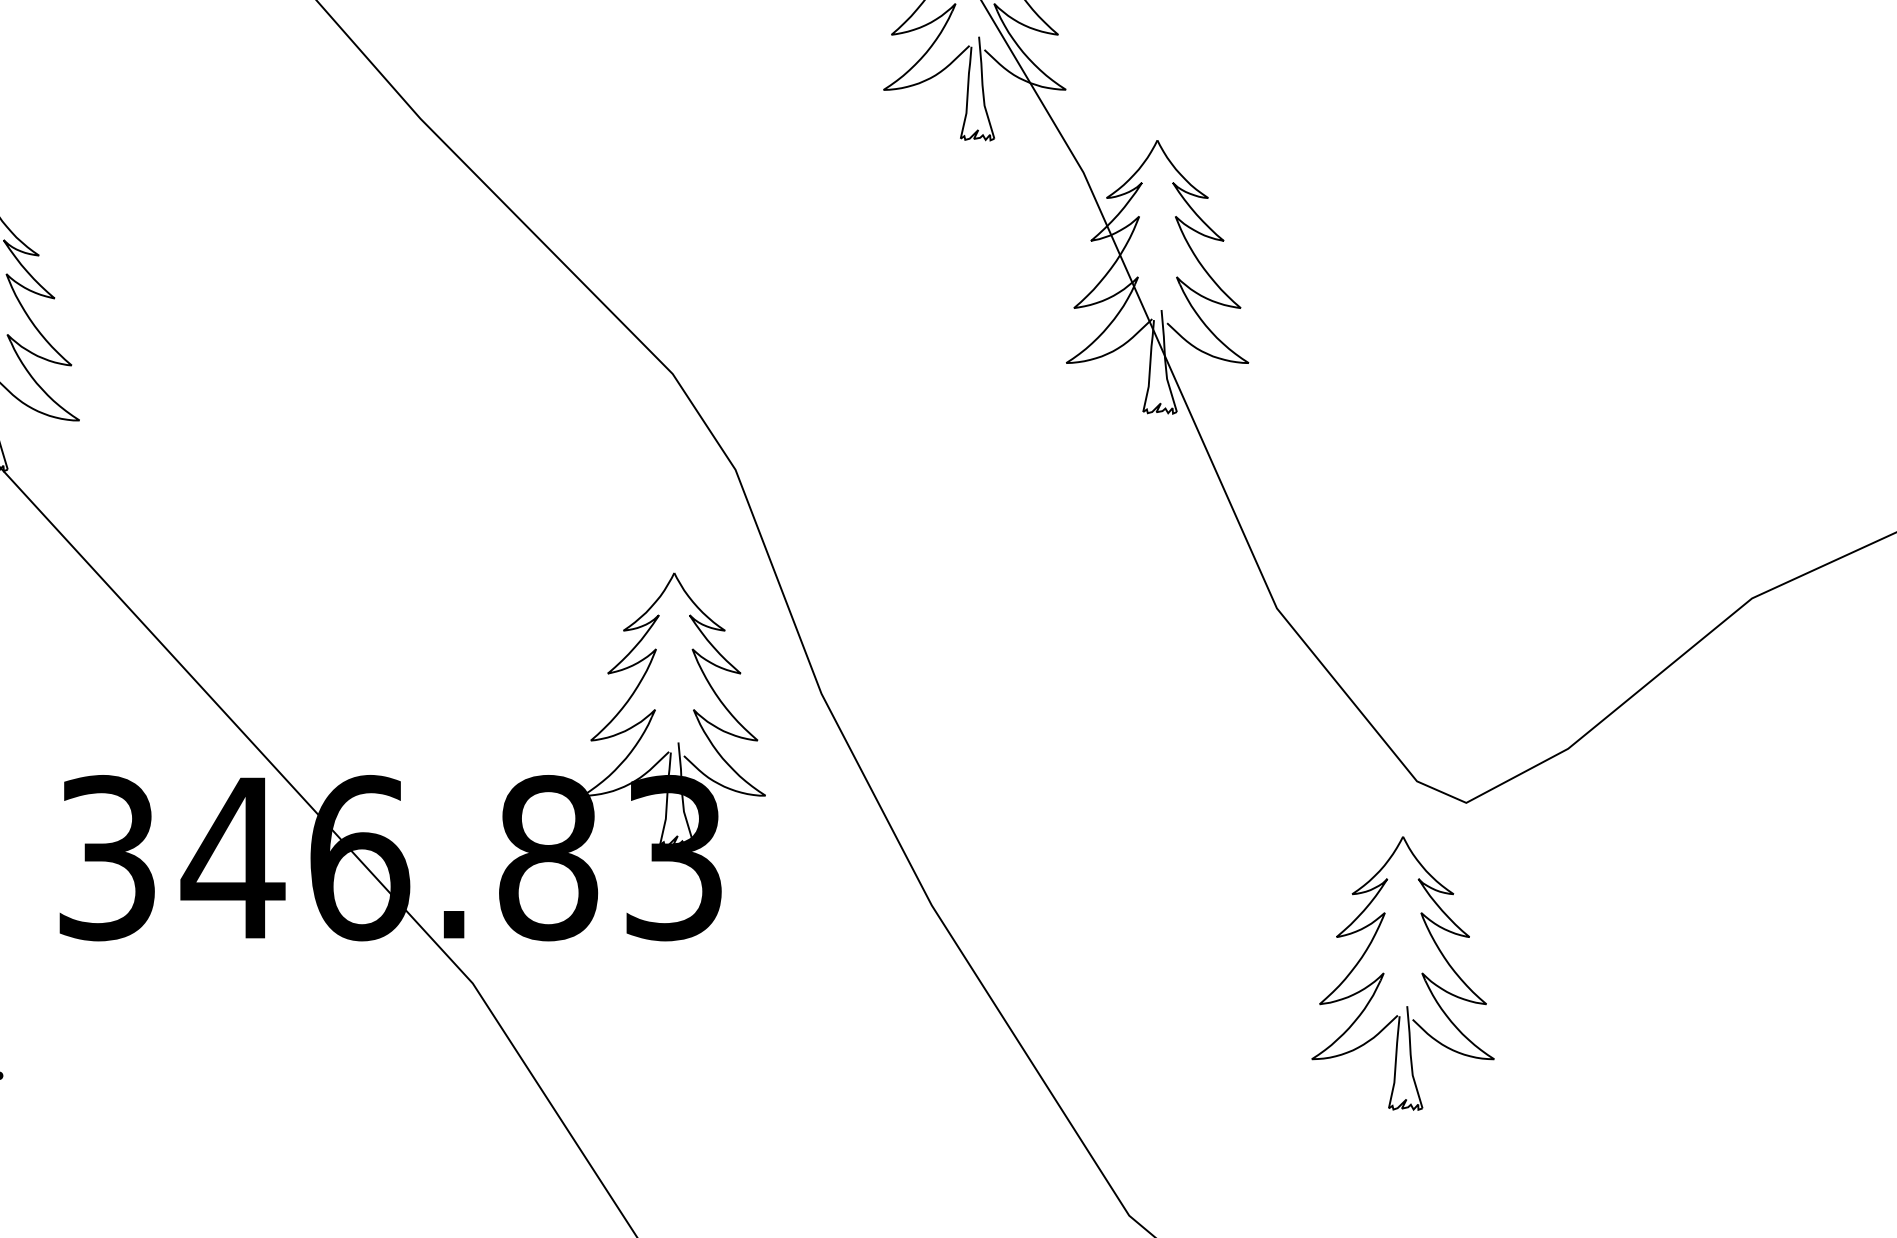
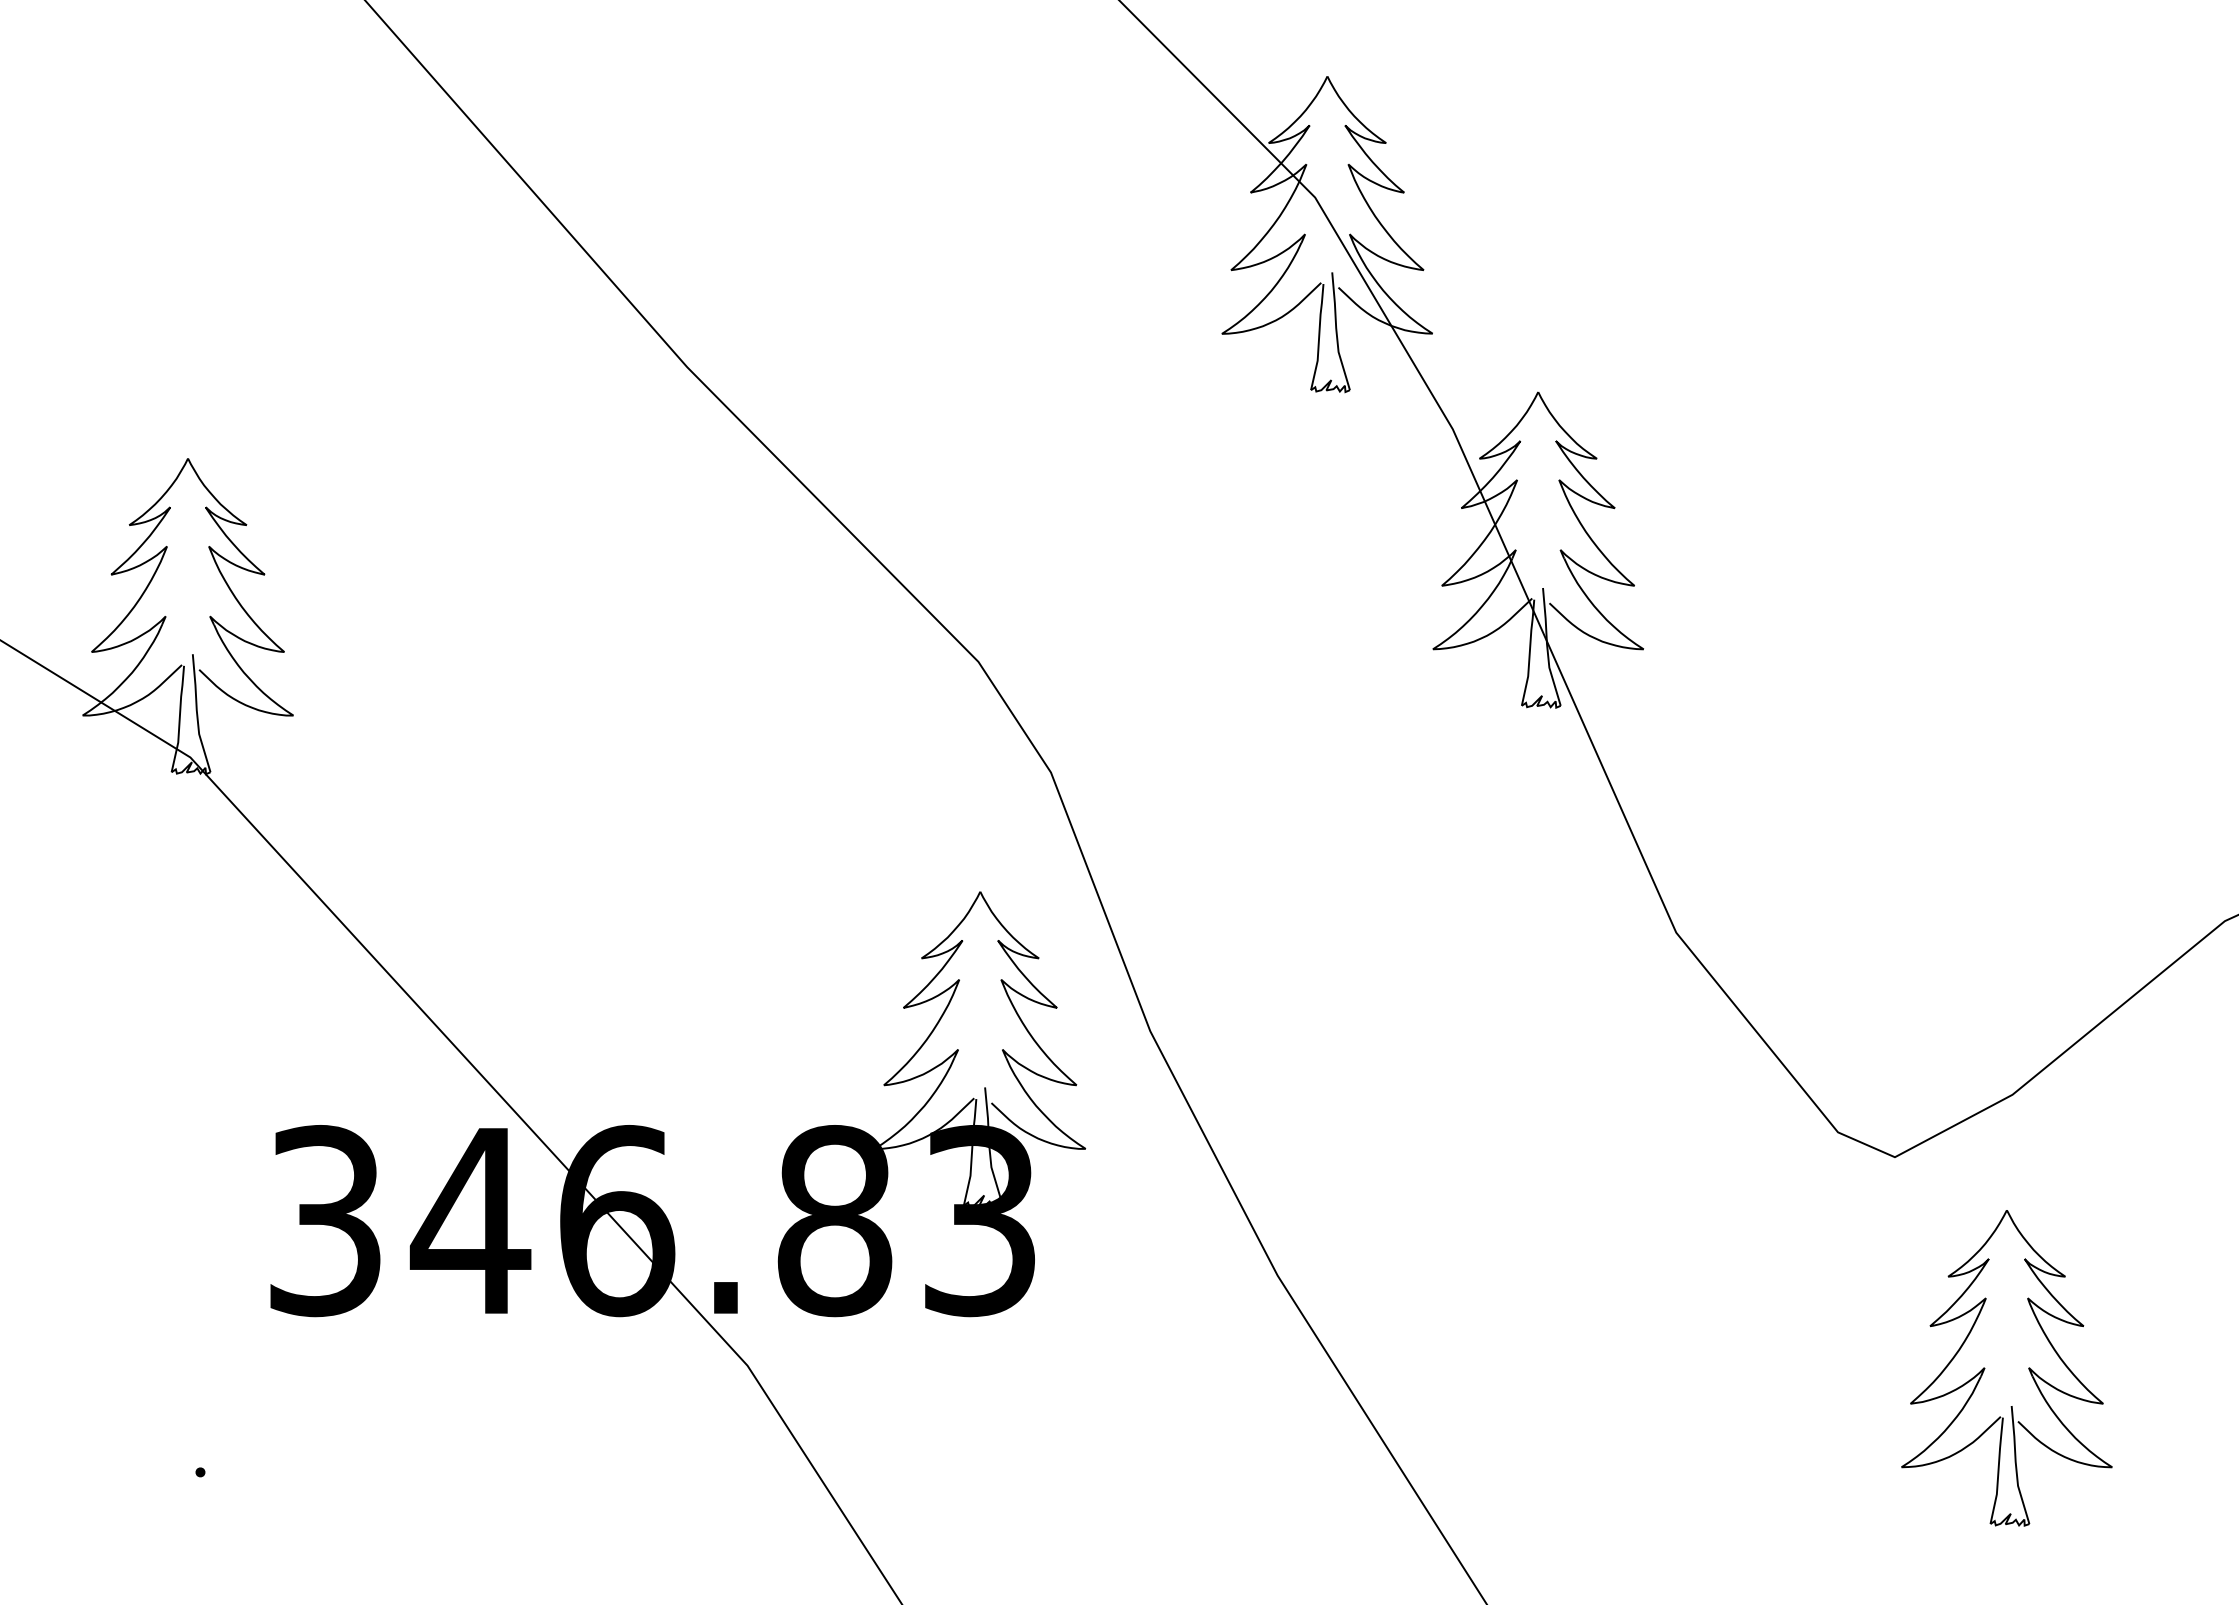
part: (1384, 973) -> (1985, 1368), moved

